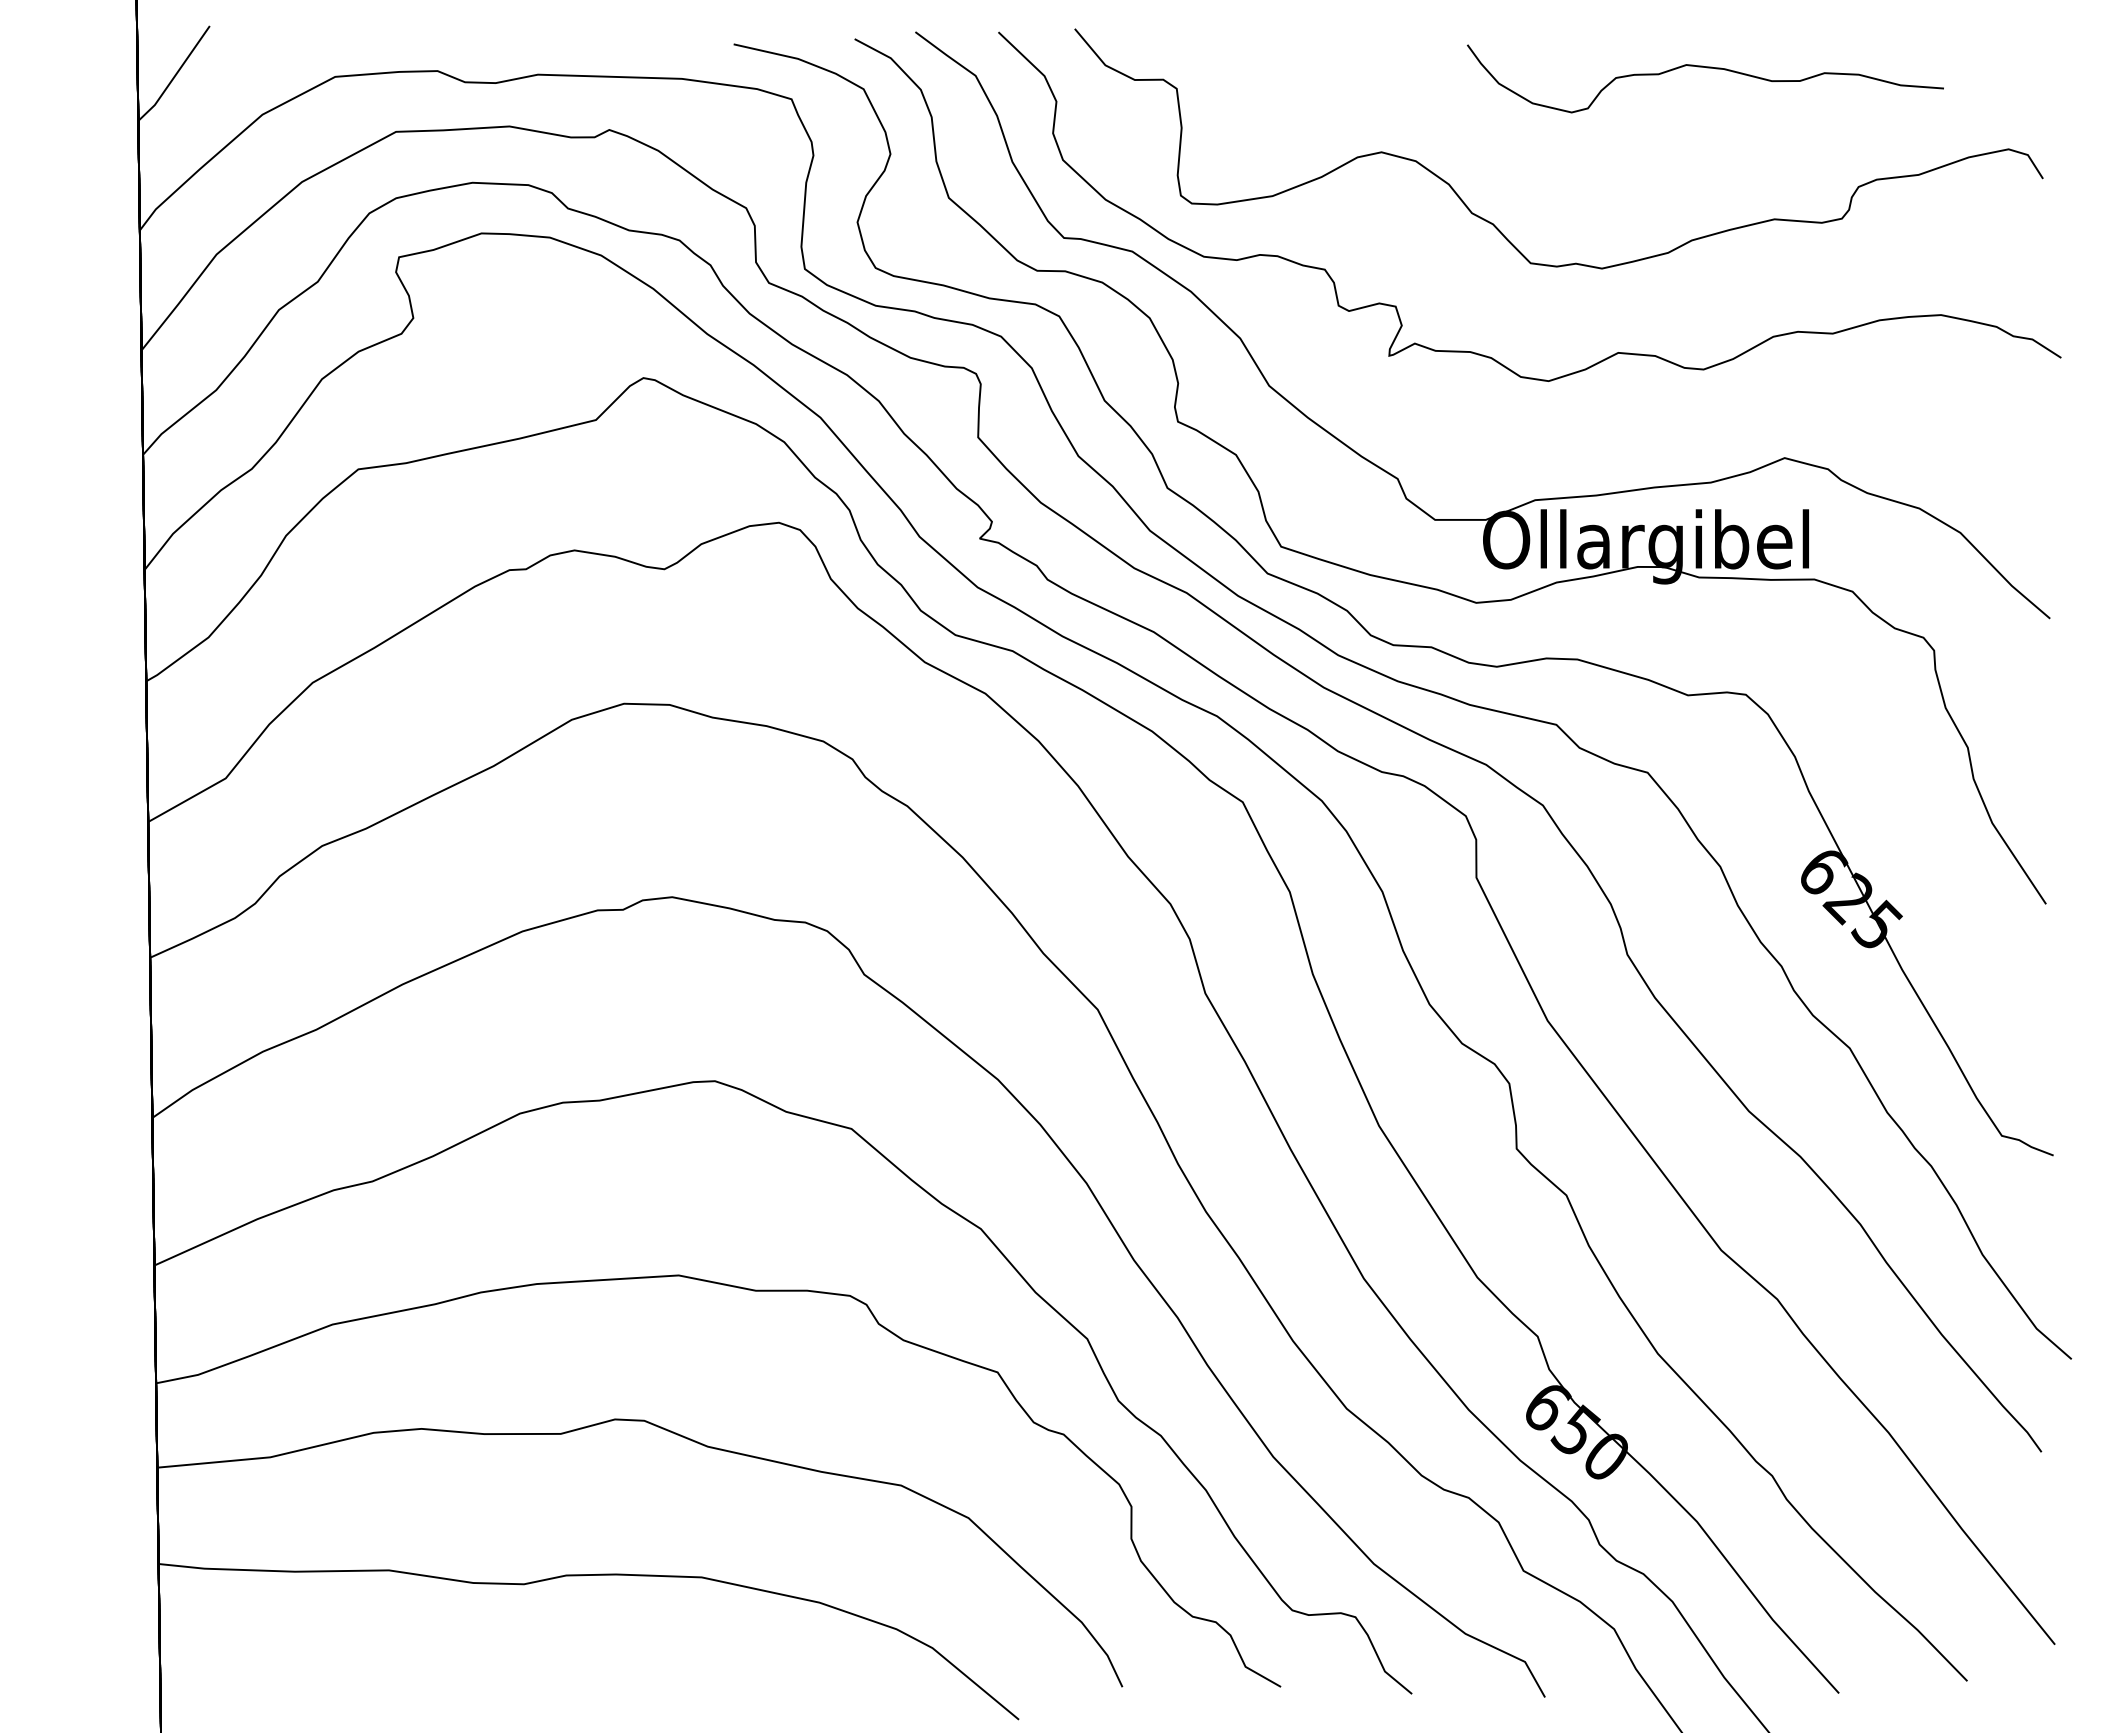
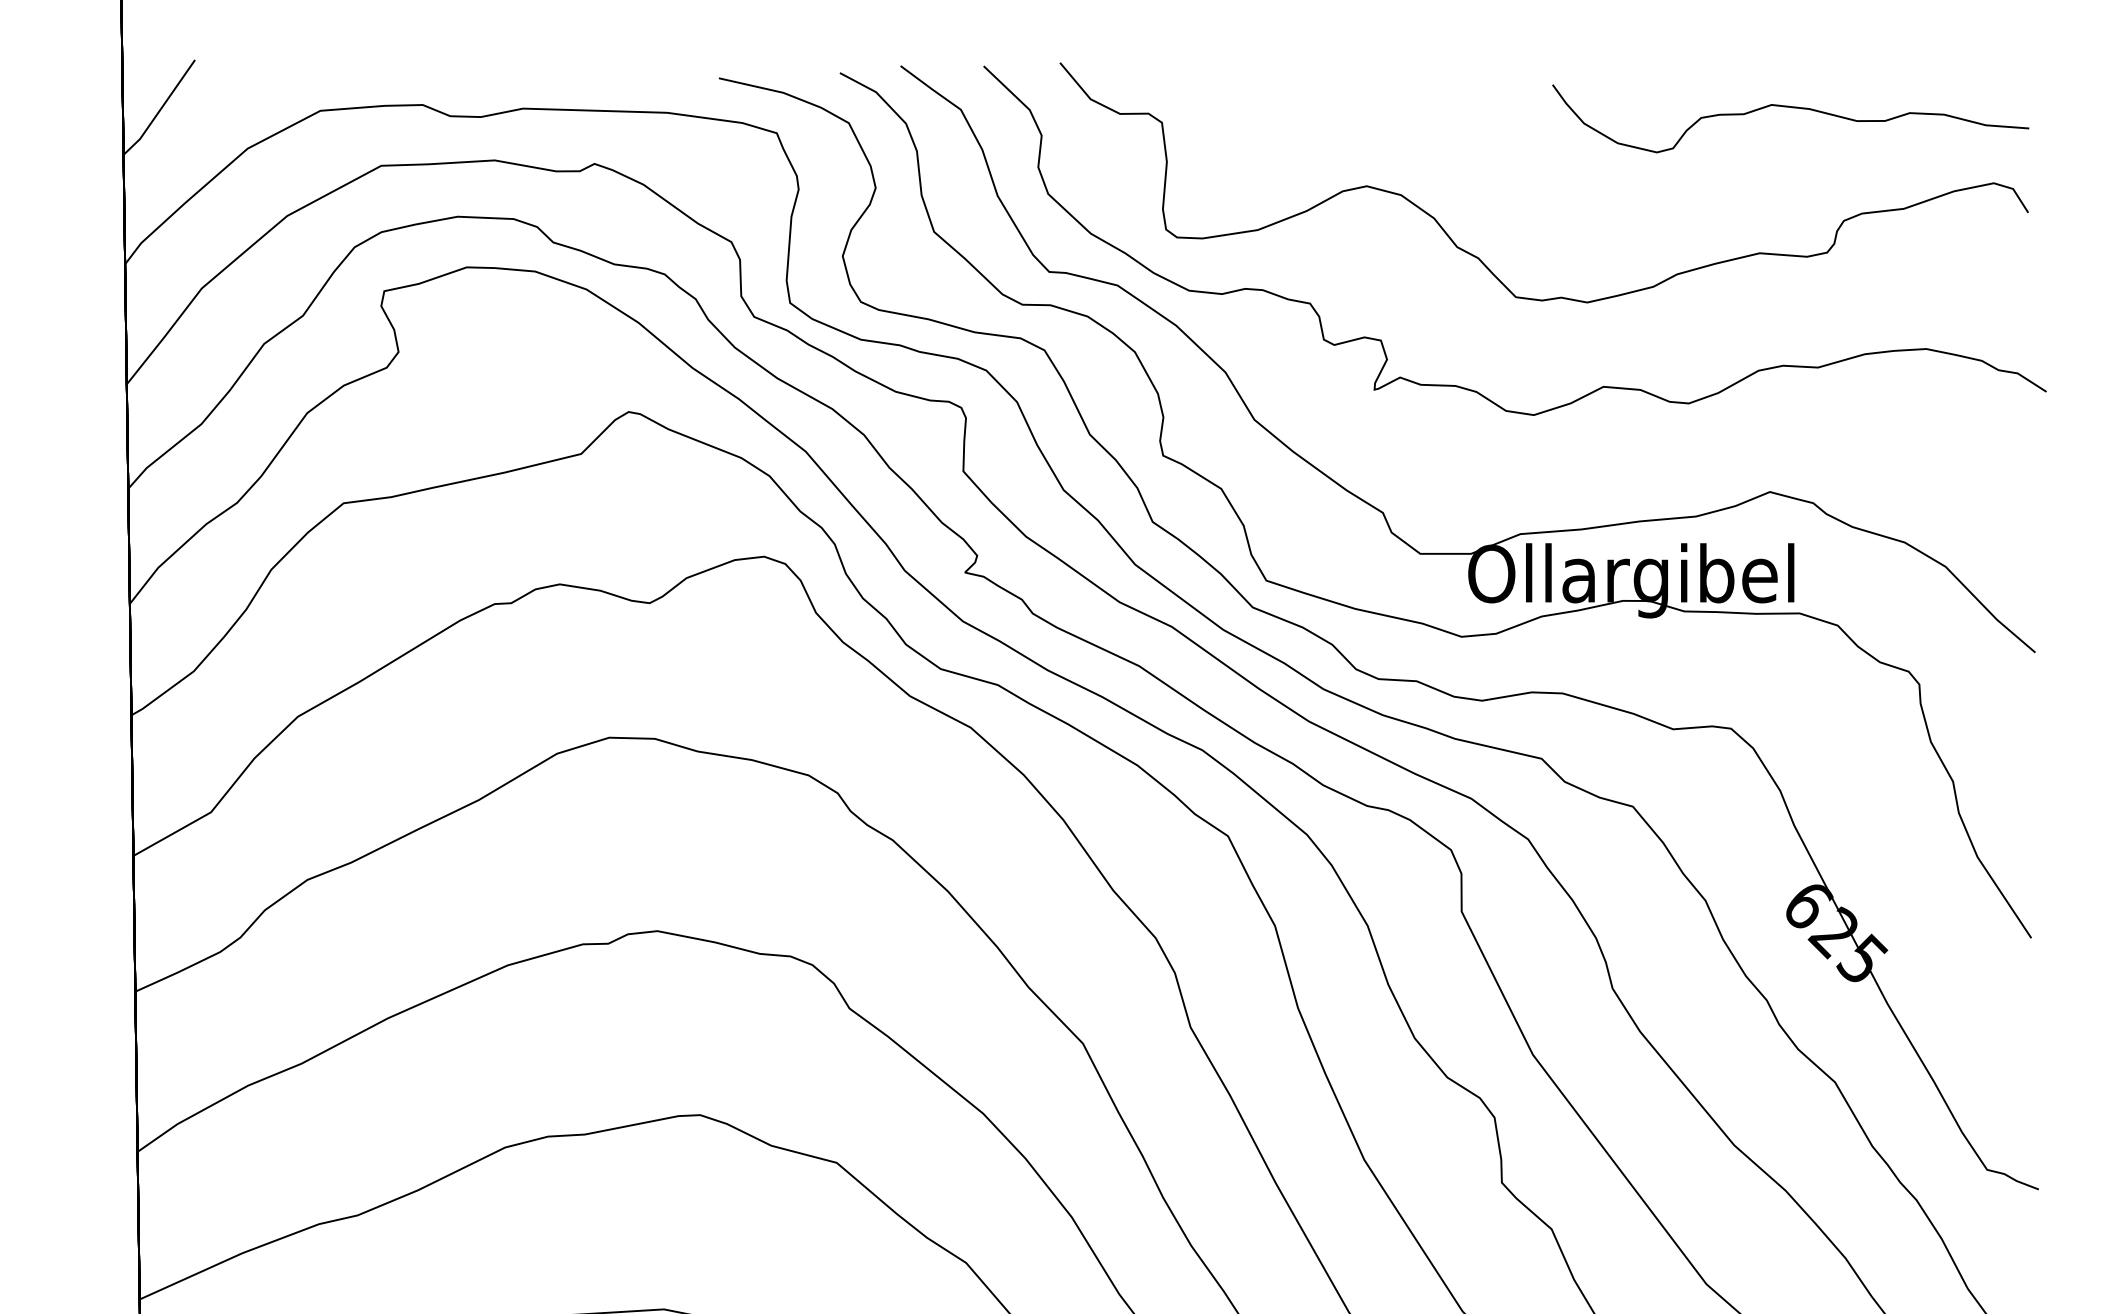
part: (1706, 68) -> (1791, 108), moved

